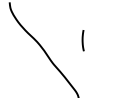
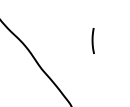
line: (82, 40) -> (92, 40), moved

